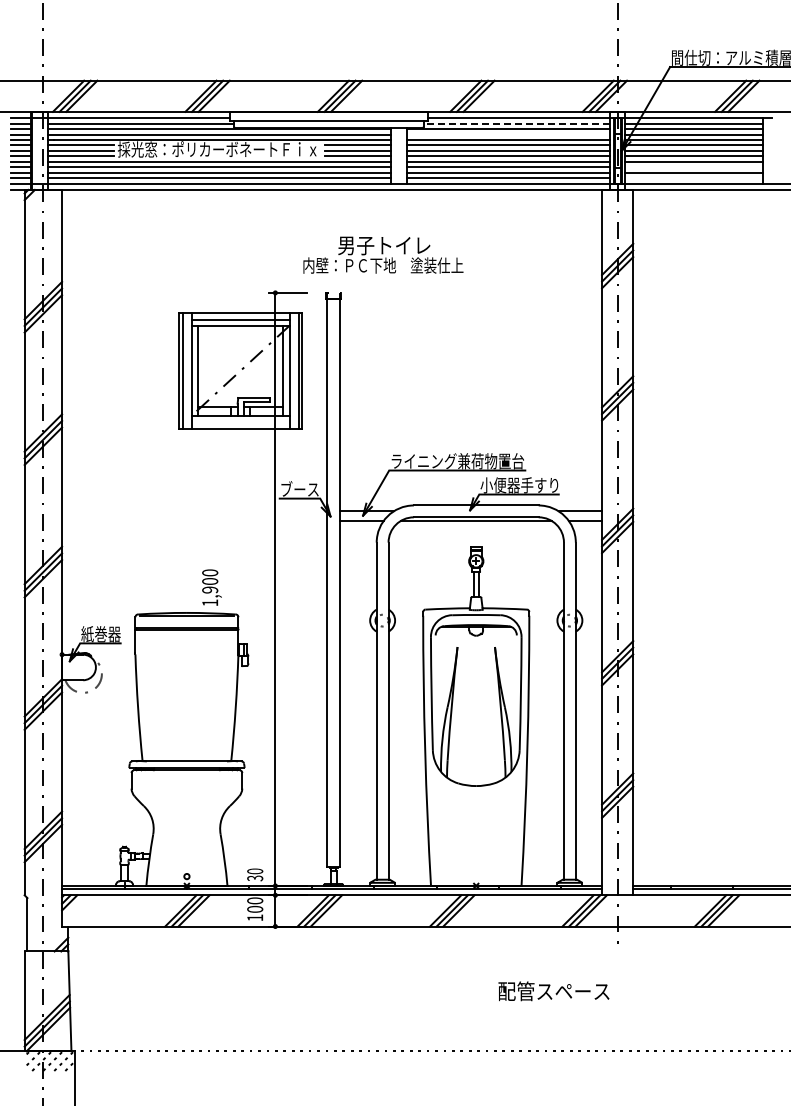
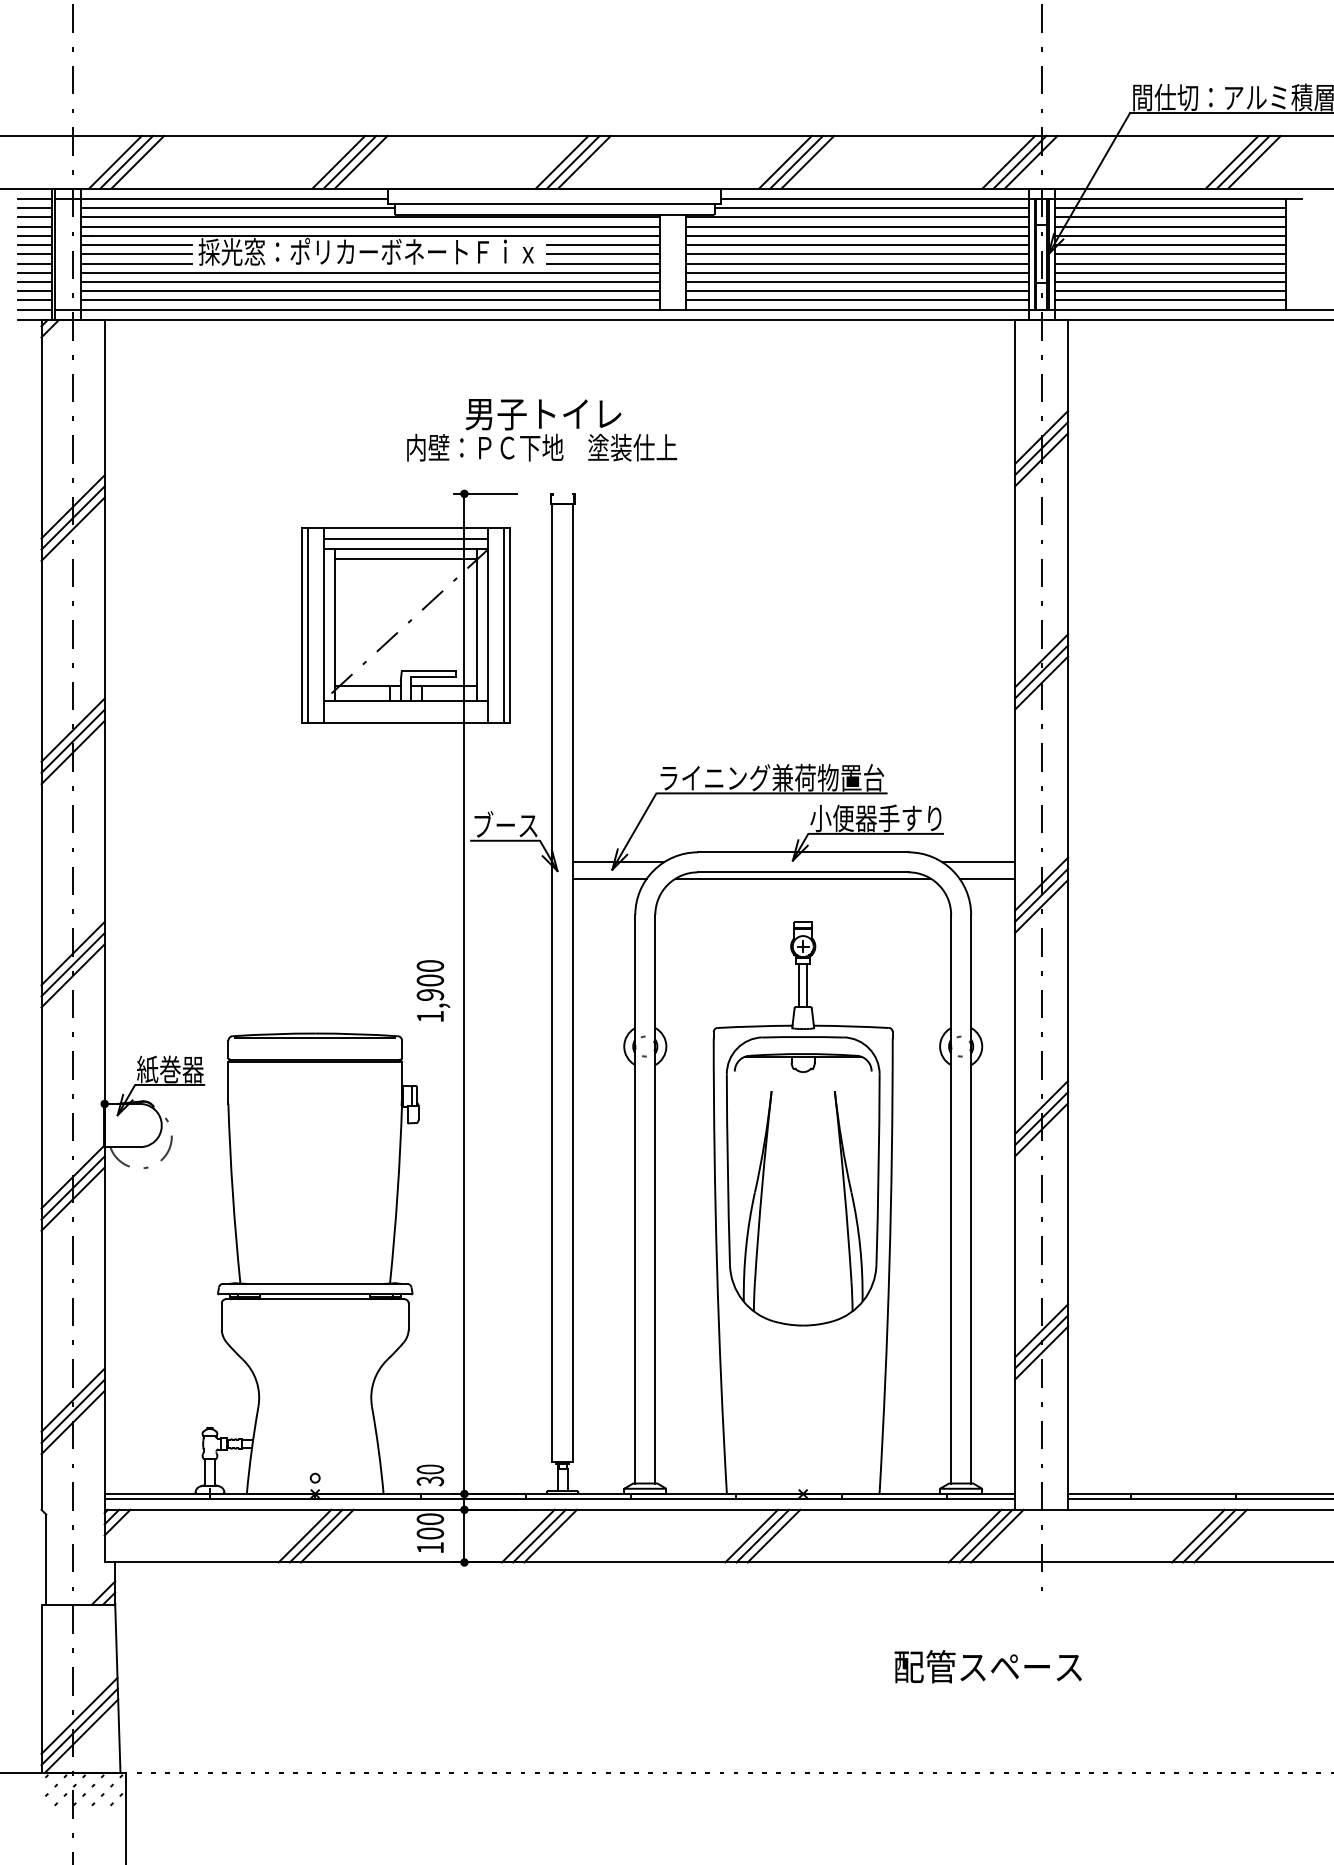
line: (516, 123) -> (871, 208), dashed -> solid
line: (507, 134) -> (855, 226), added
line: (693, 167) -> (1169, 282), added
line: (693, 178) -> (1169, 300), added
text: (383, 254) -> (542, 429), moved
line: (240, 331) -> (405, 558), added
text: (211, 587) -> (432, 990), moved
text: (553, 991) -> (987, 1667), moved

